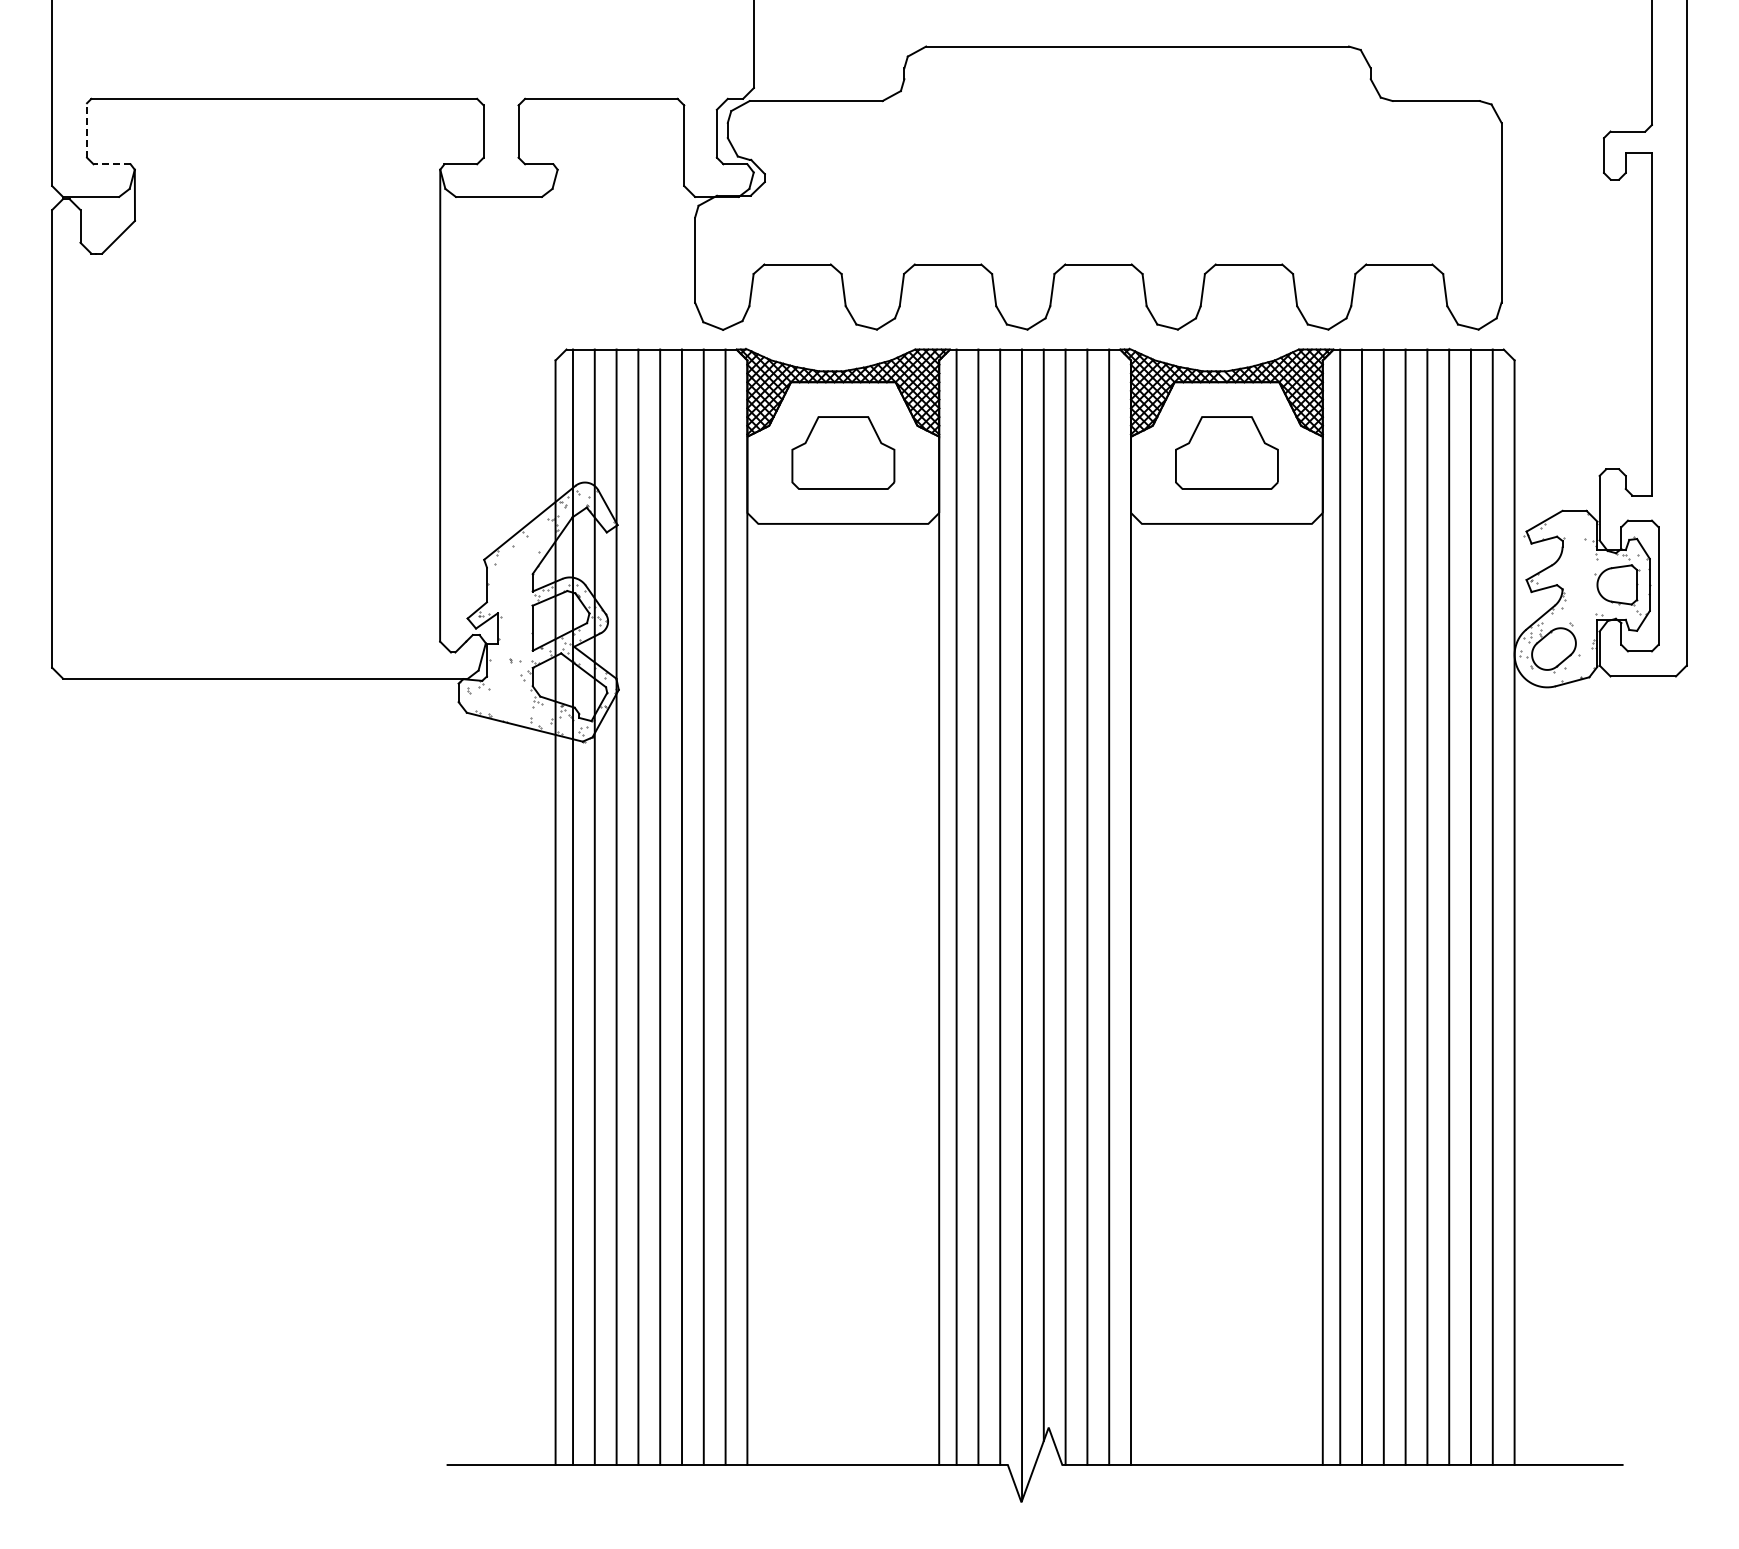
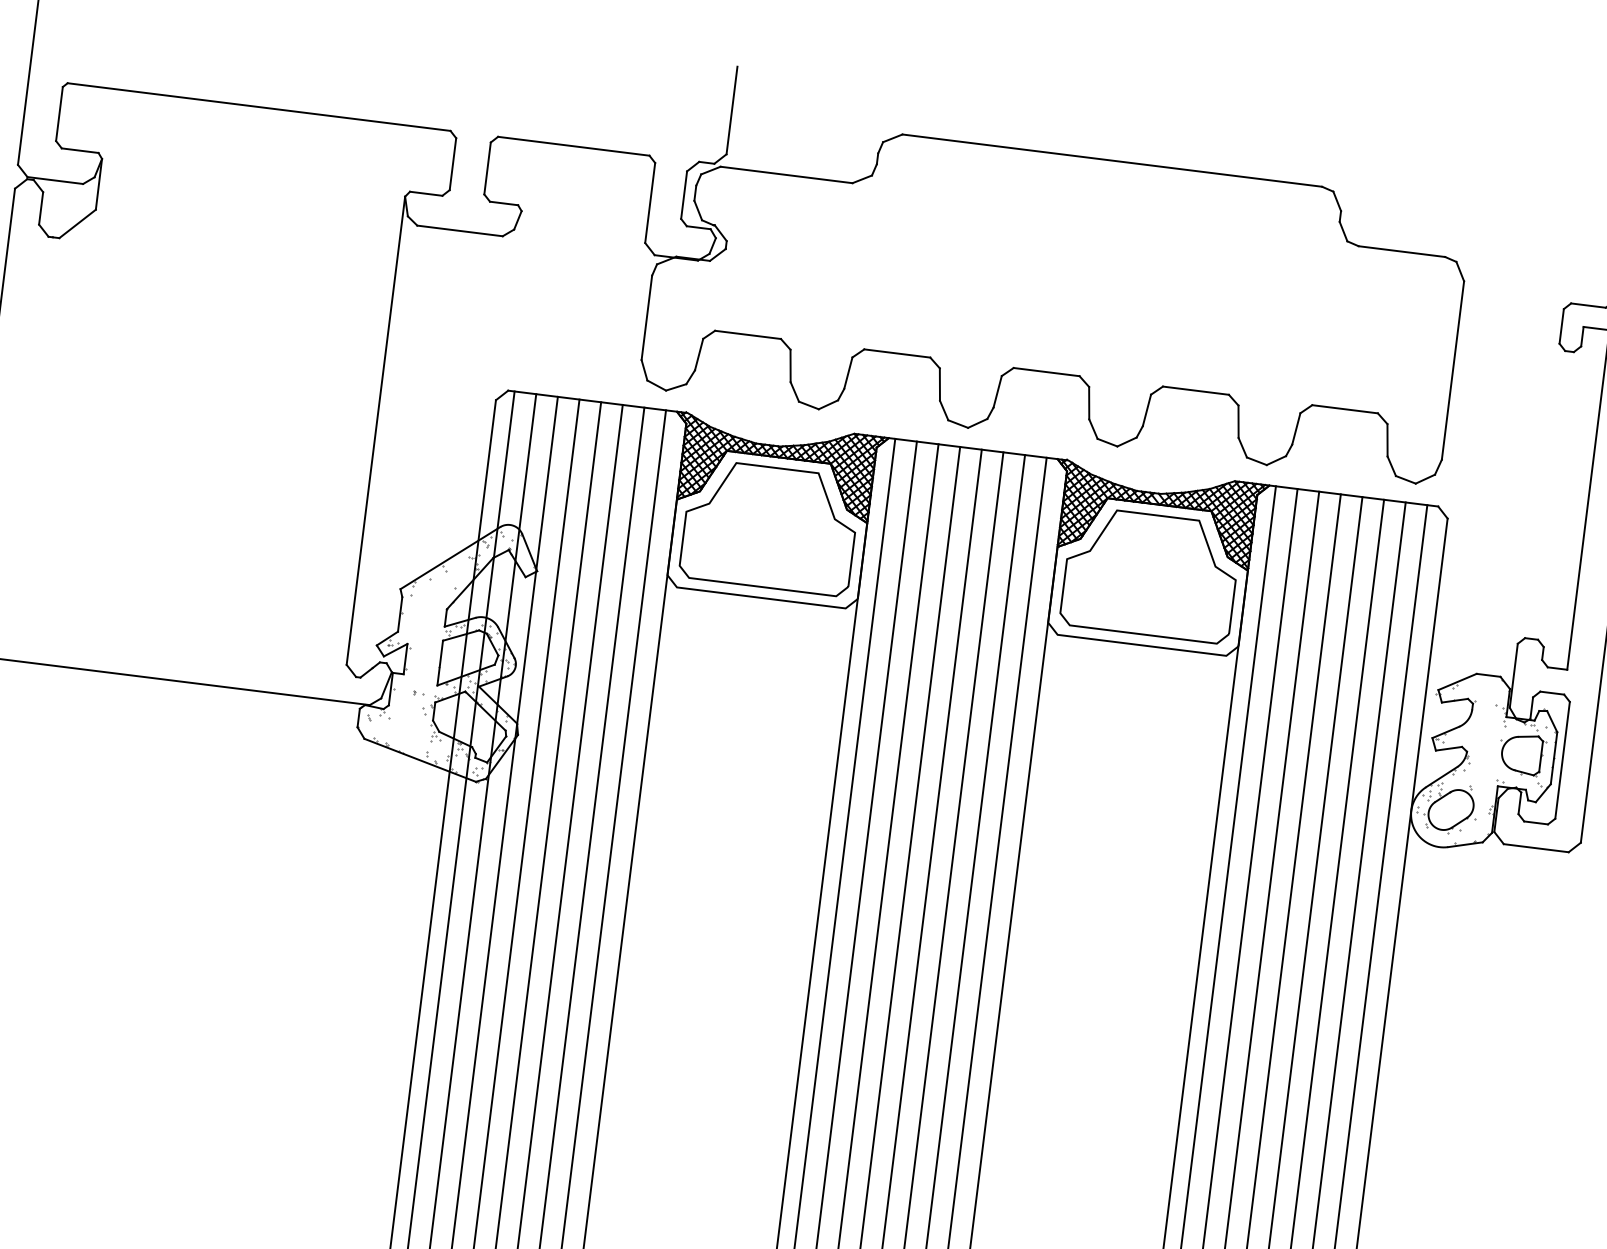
line: (87, 129) -> (60, 113), dashed -> solid
line: (112, 164) -> (80, 150), dashed -> solid
part: (843, 452) -> (770, 527), size x1.67
part: (1226, 452) -> (1150, 574), size x1.67

